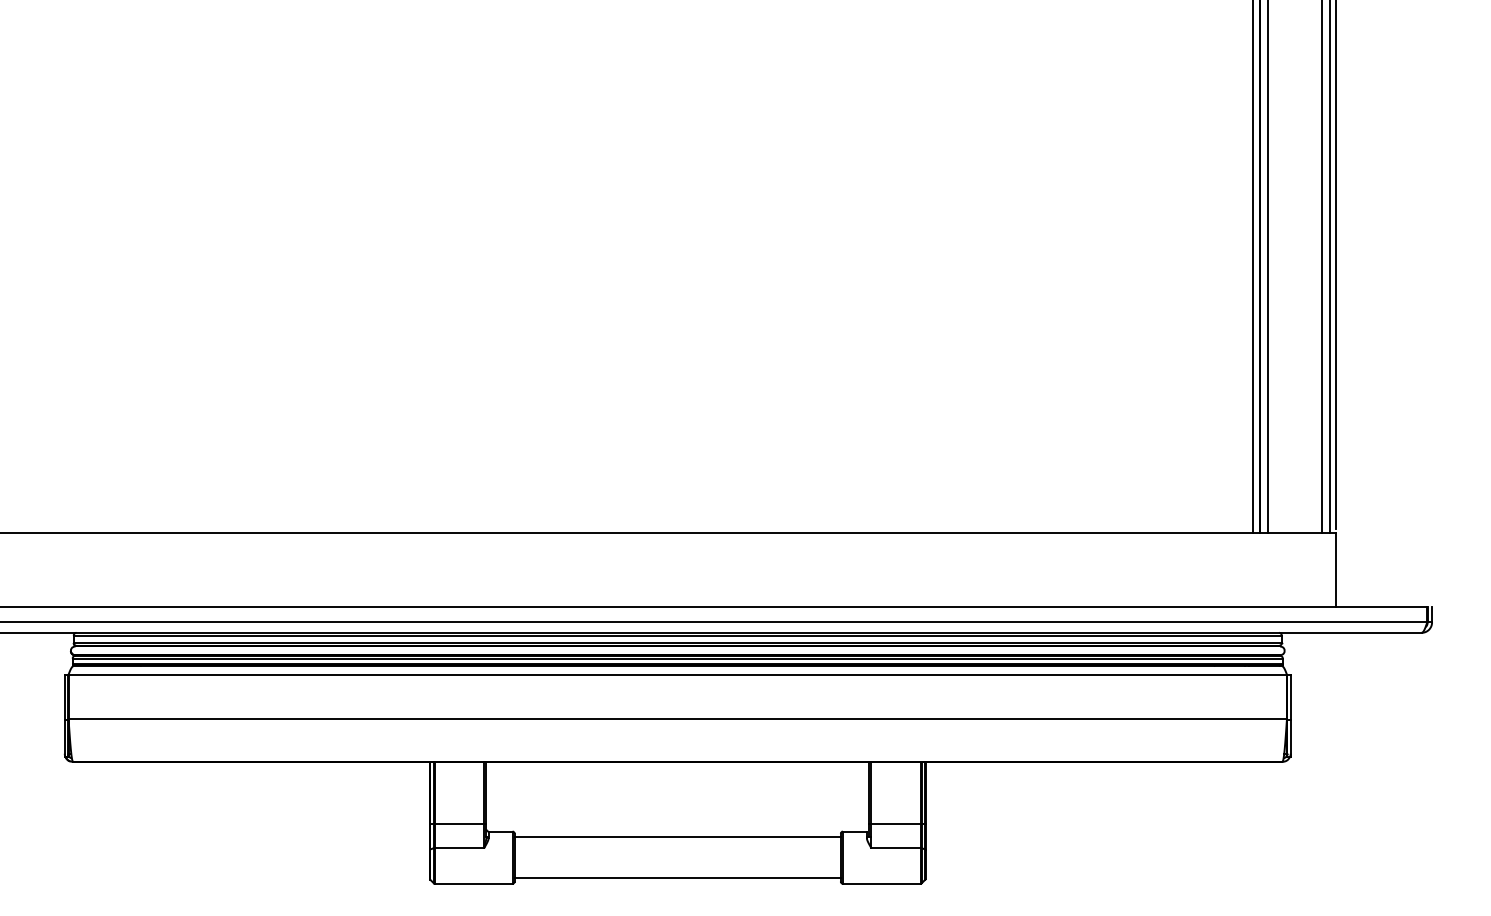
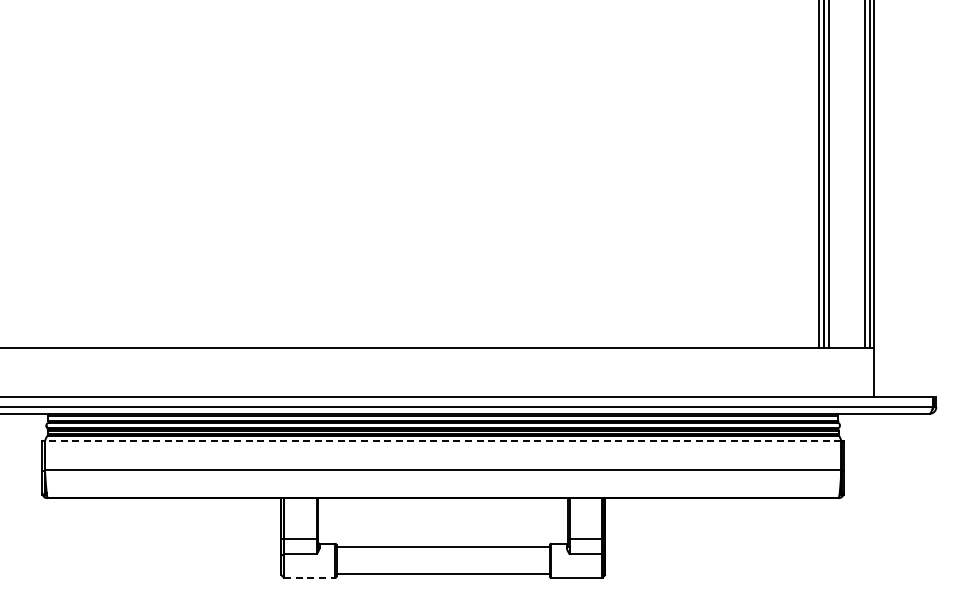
line: (676, 675) -> (442, 441), solid -> dashed
line: (474, 883) -> (310, 577), solid -> dashed

